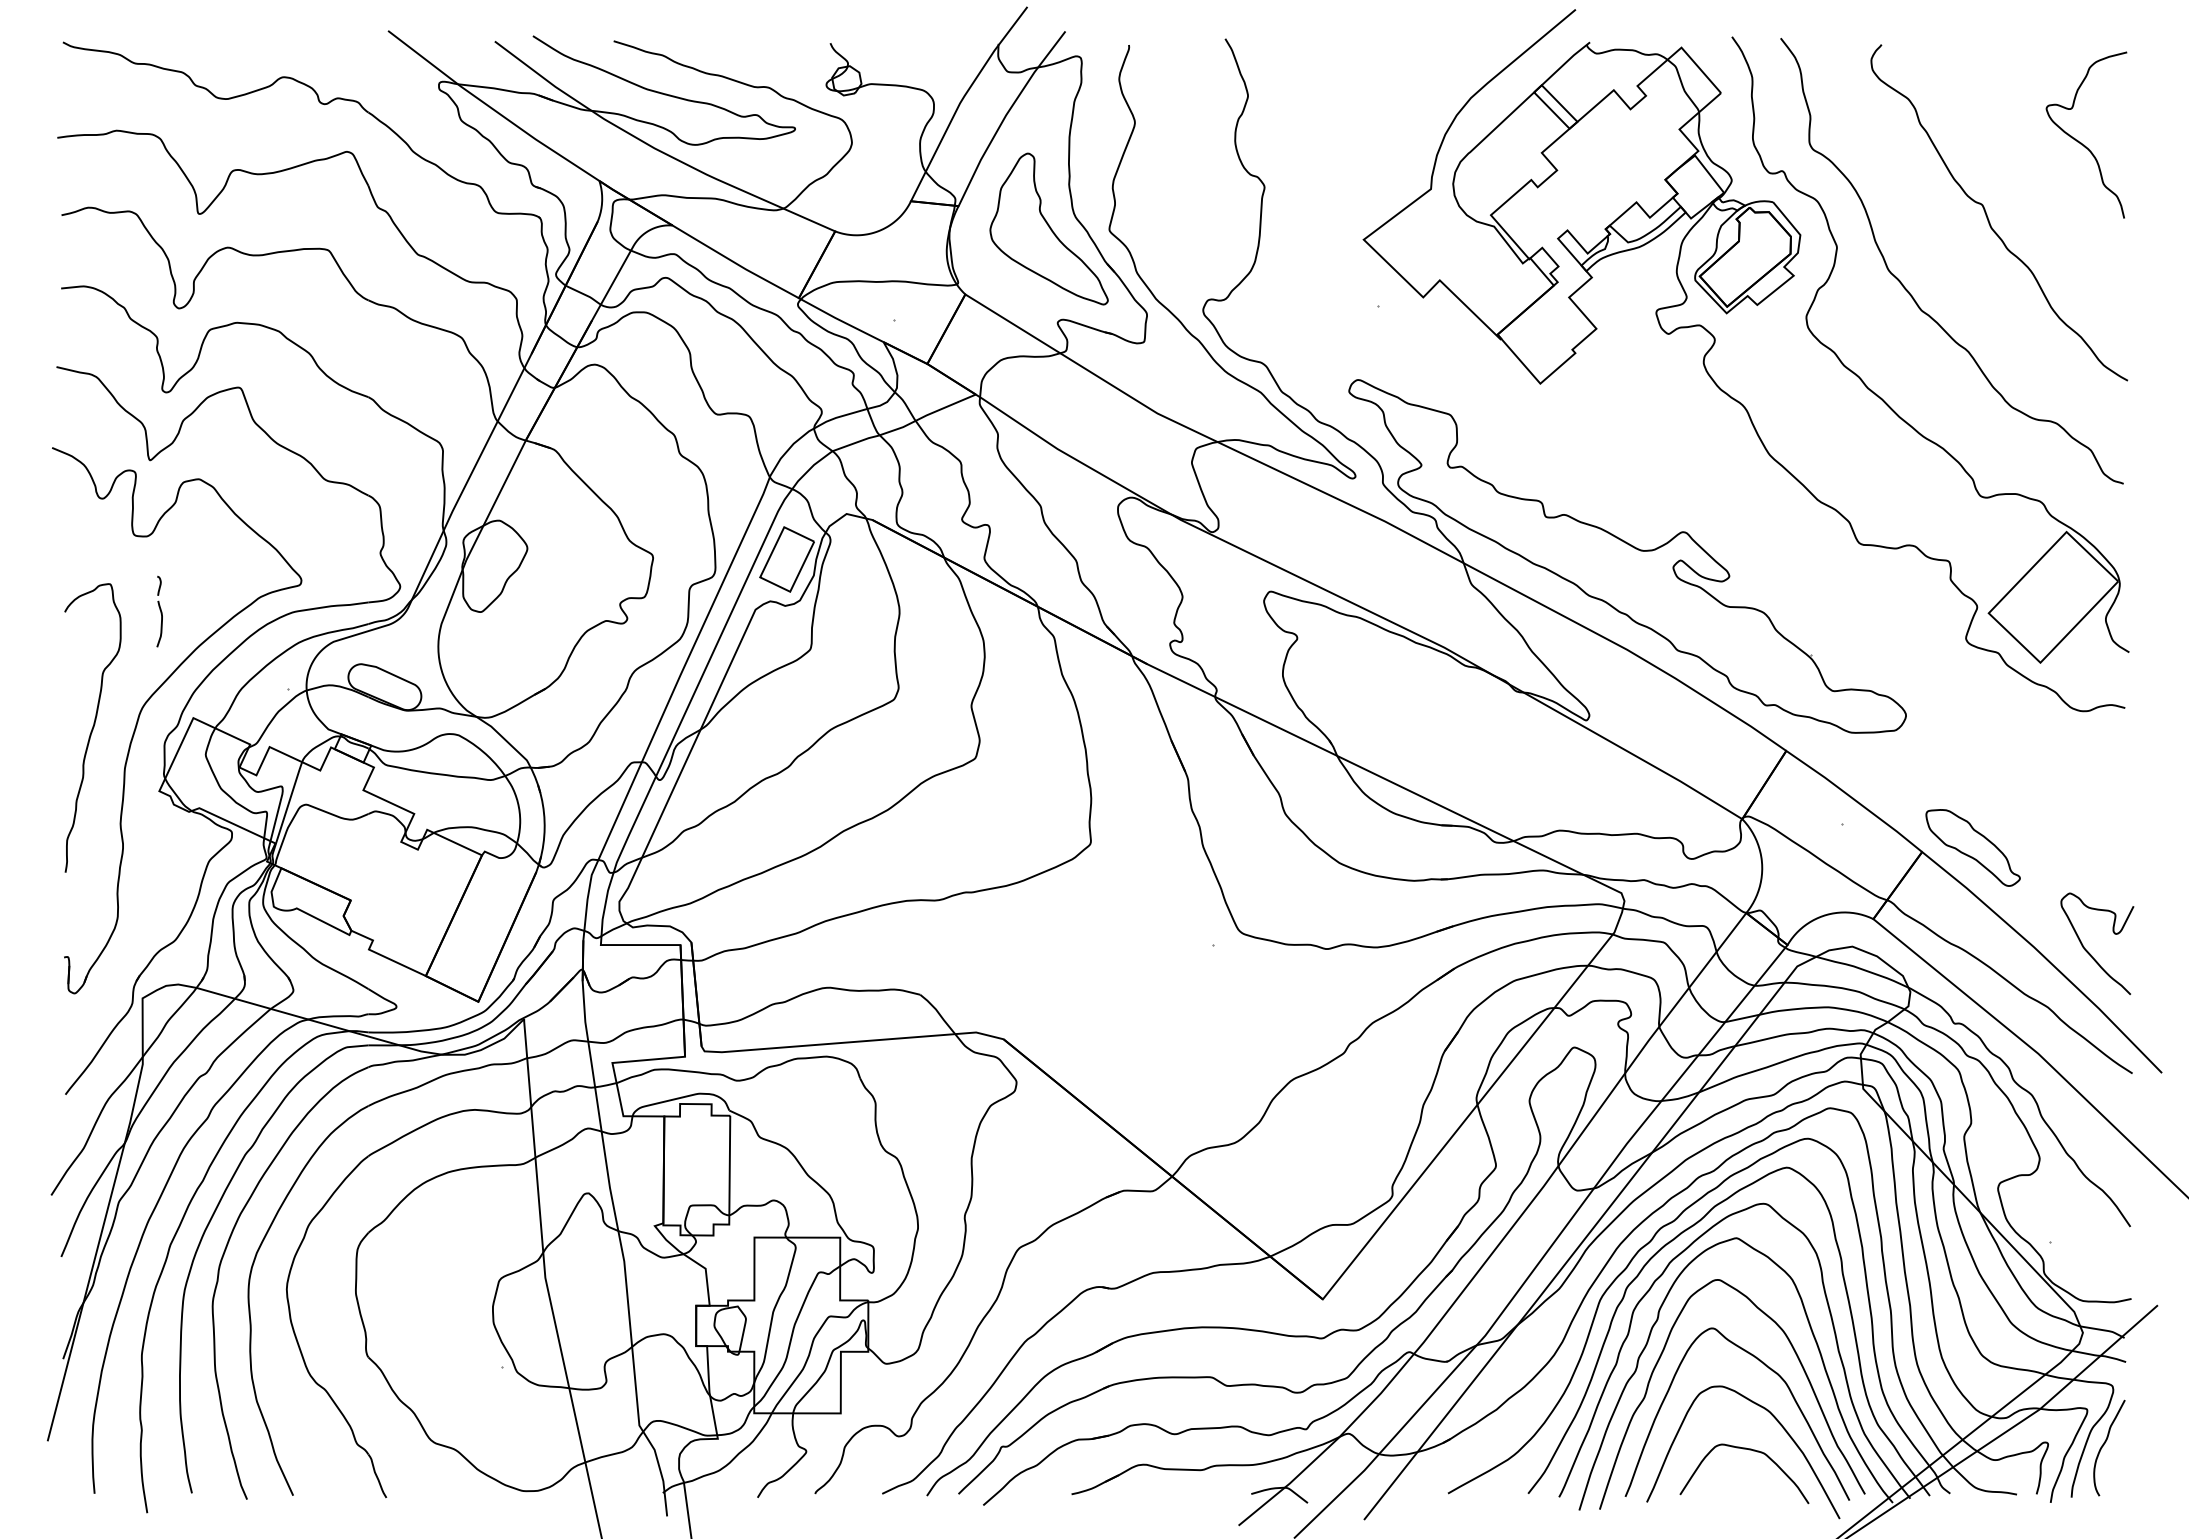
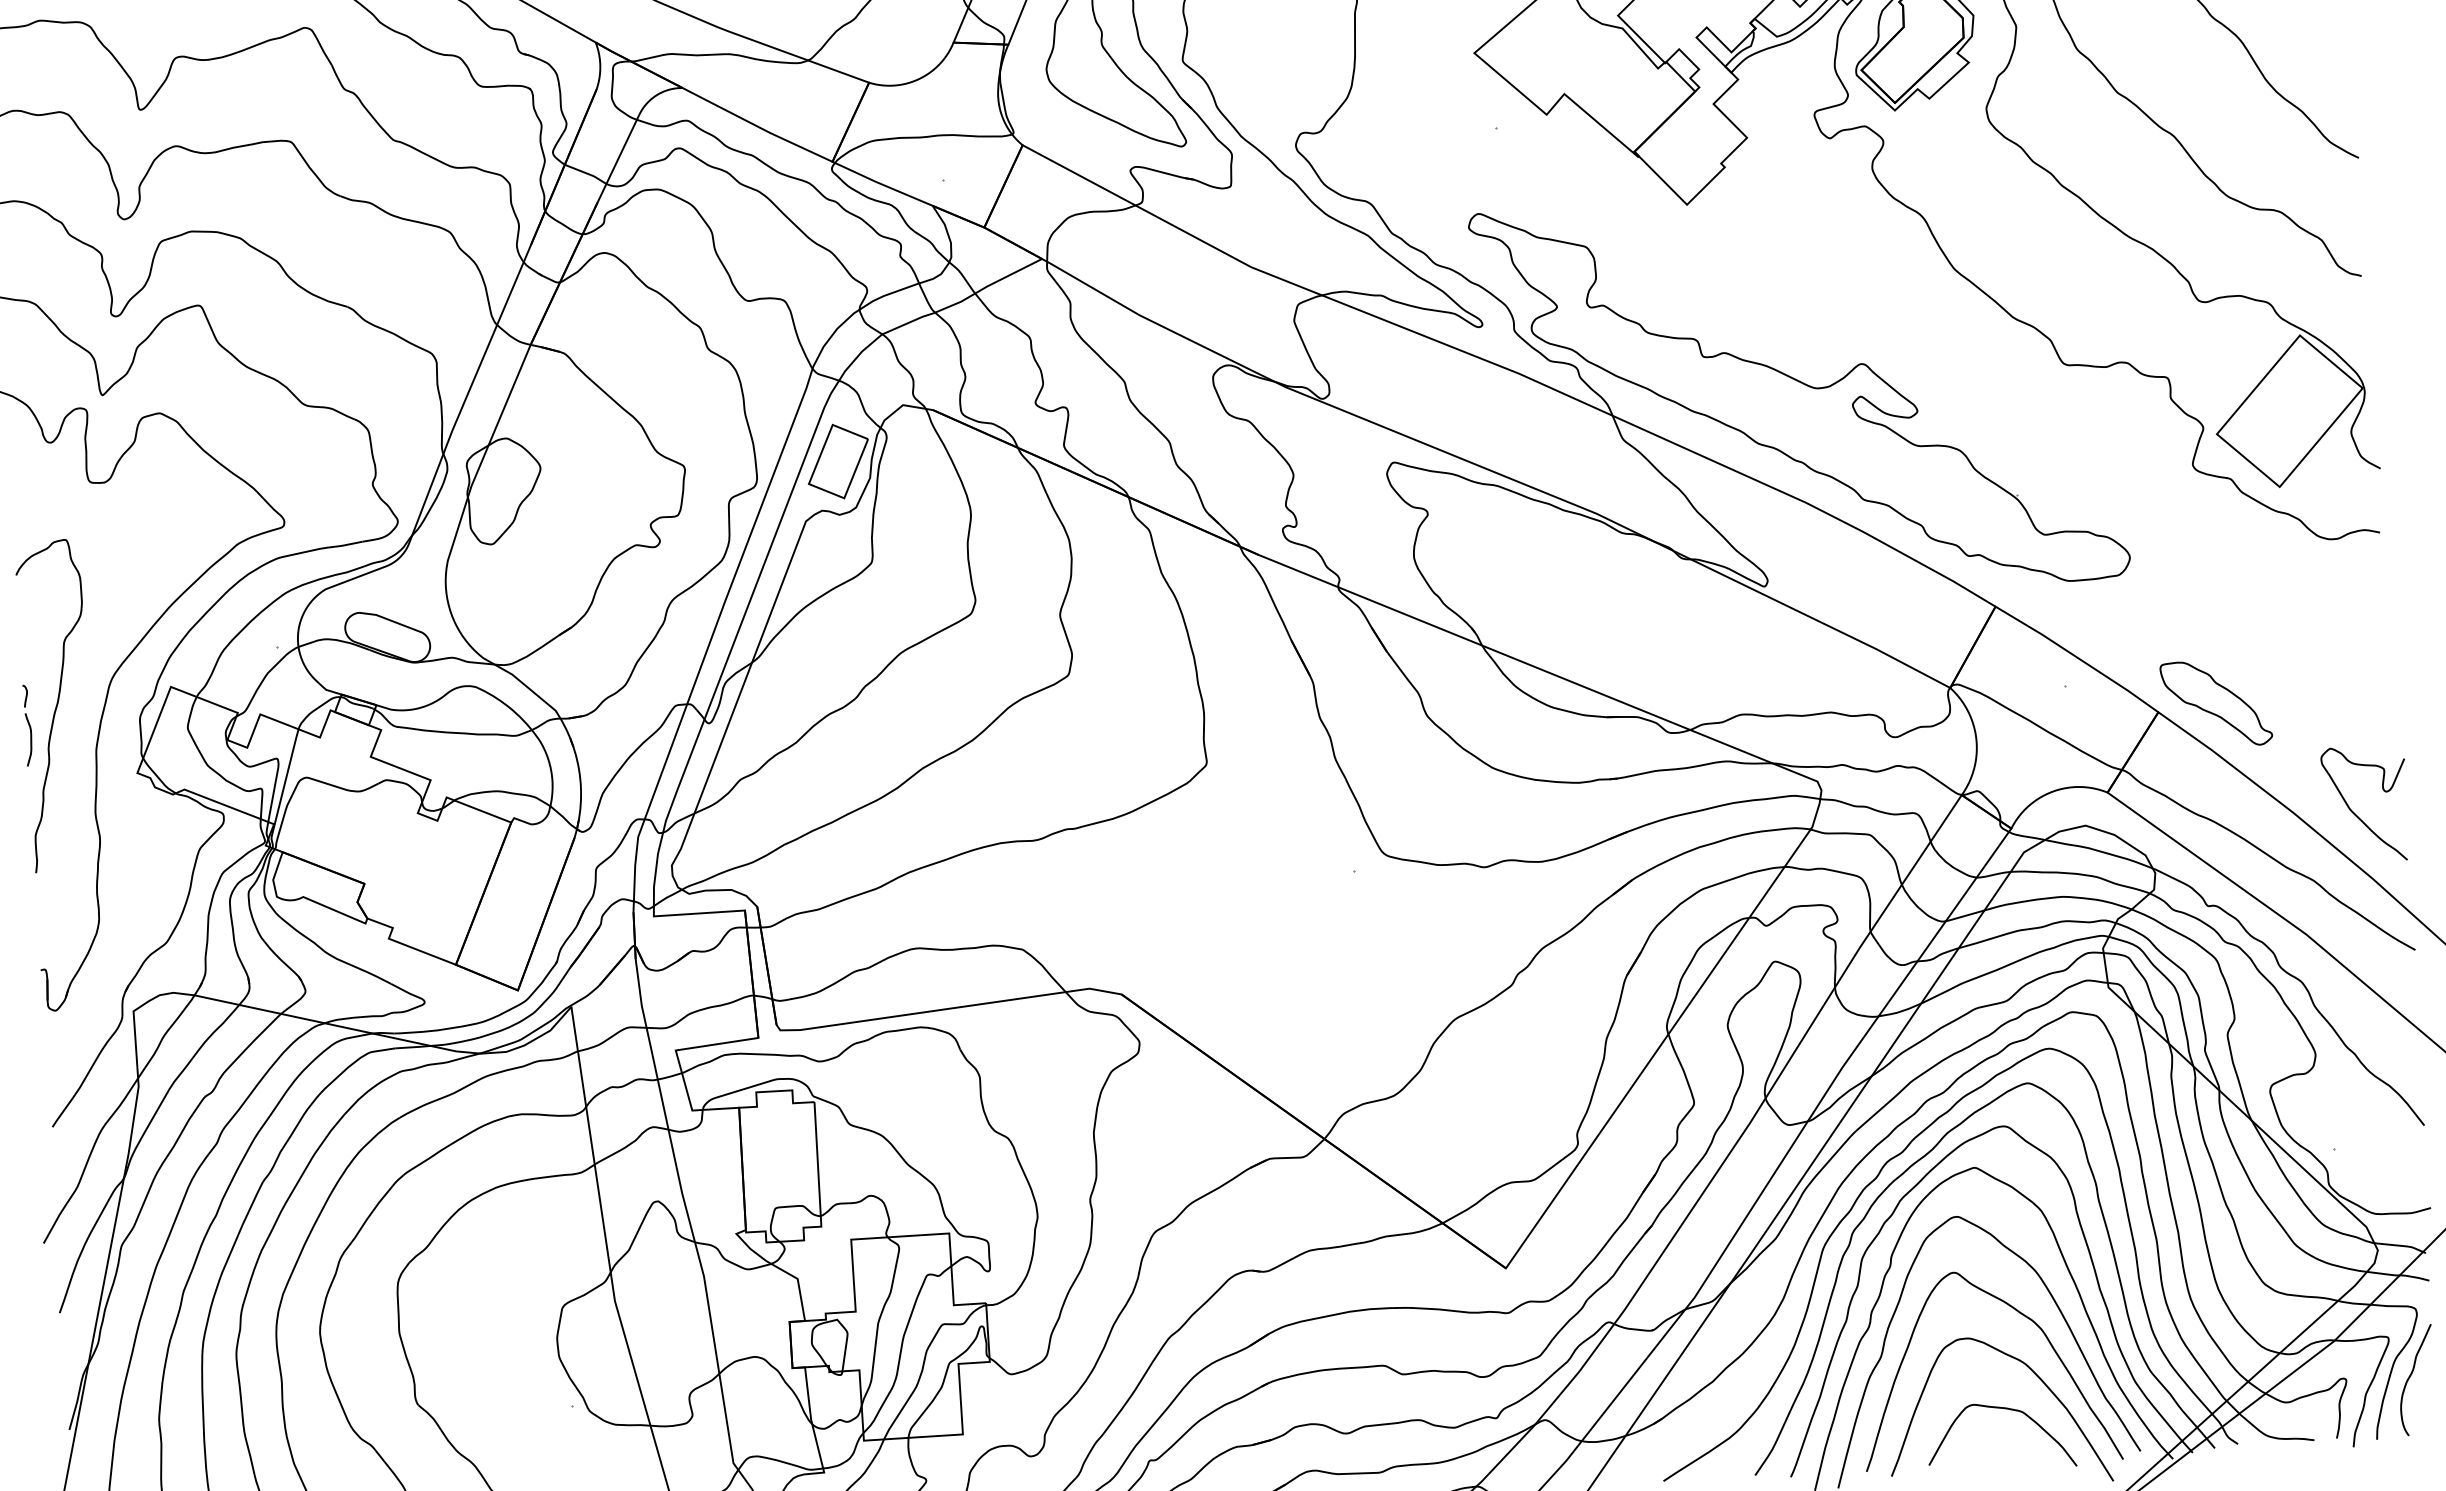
part: (159, 611) -> (27, 725), moved

